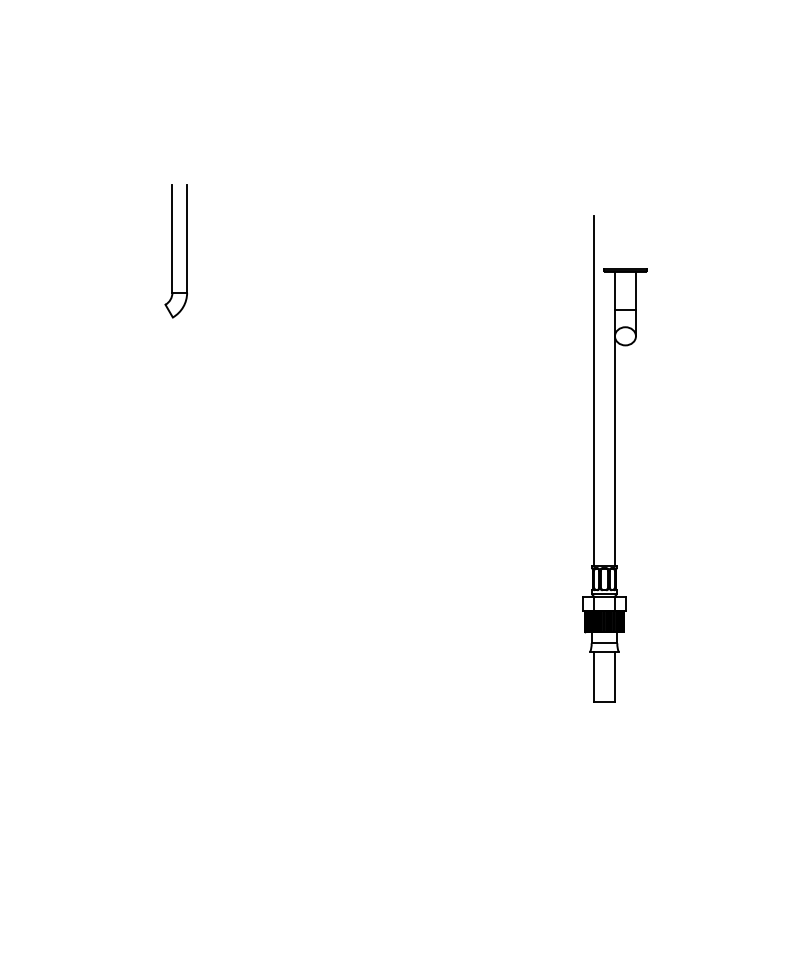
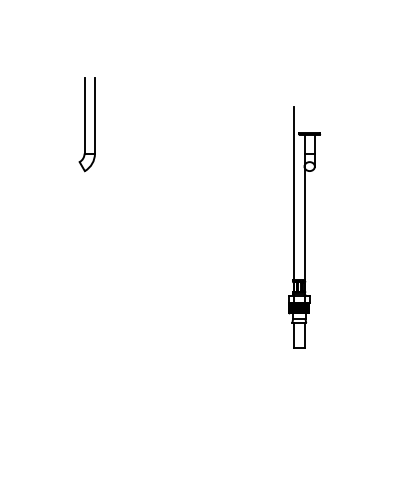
part: (174, 251) -> (86, 124), size x1.43

